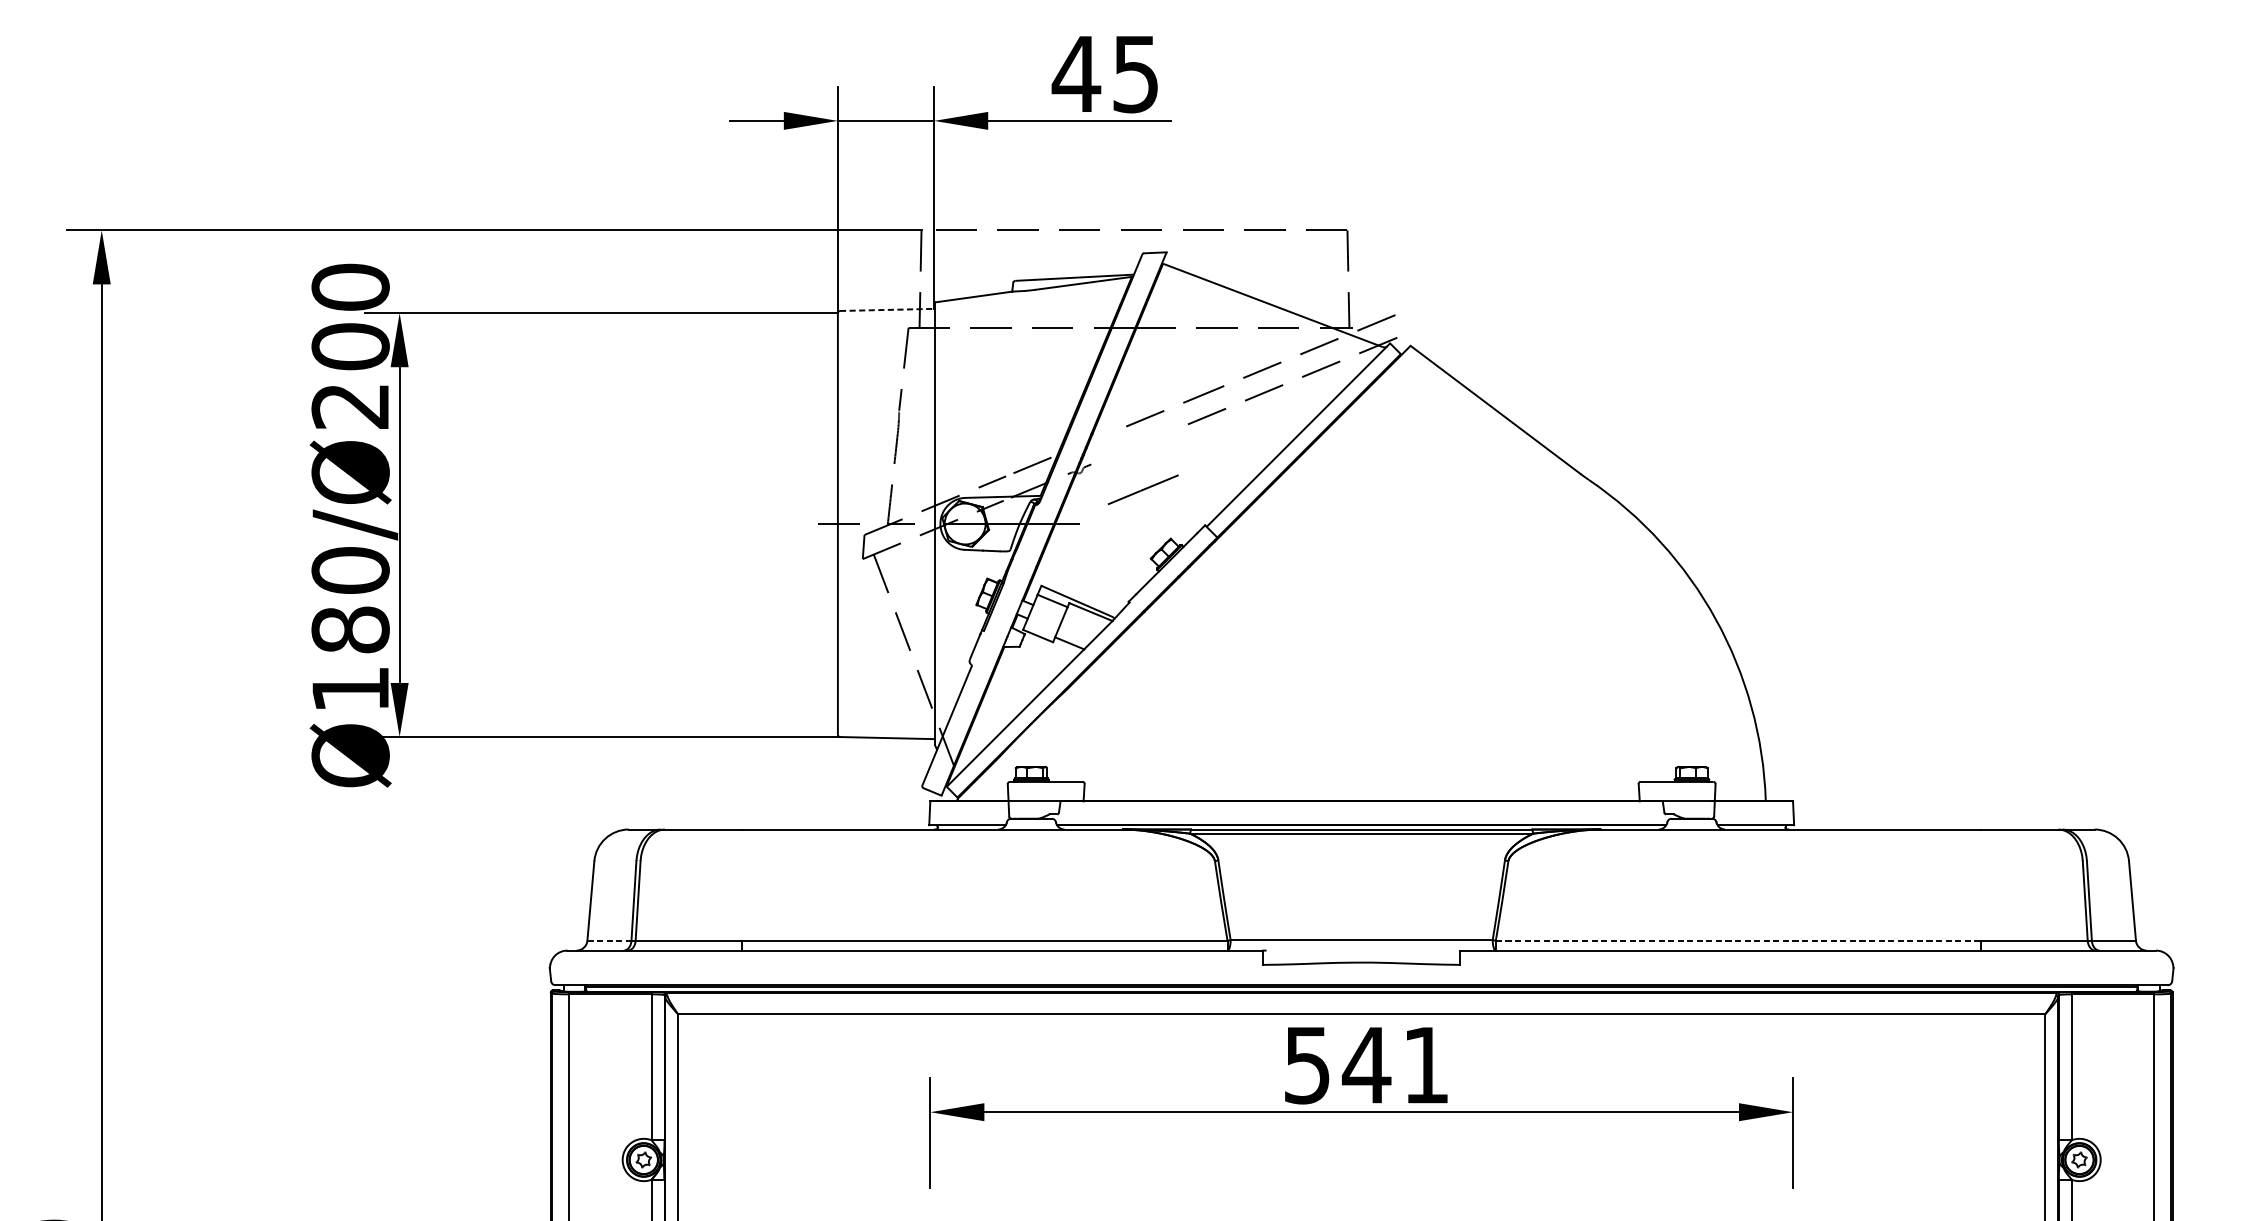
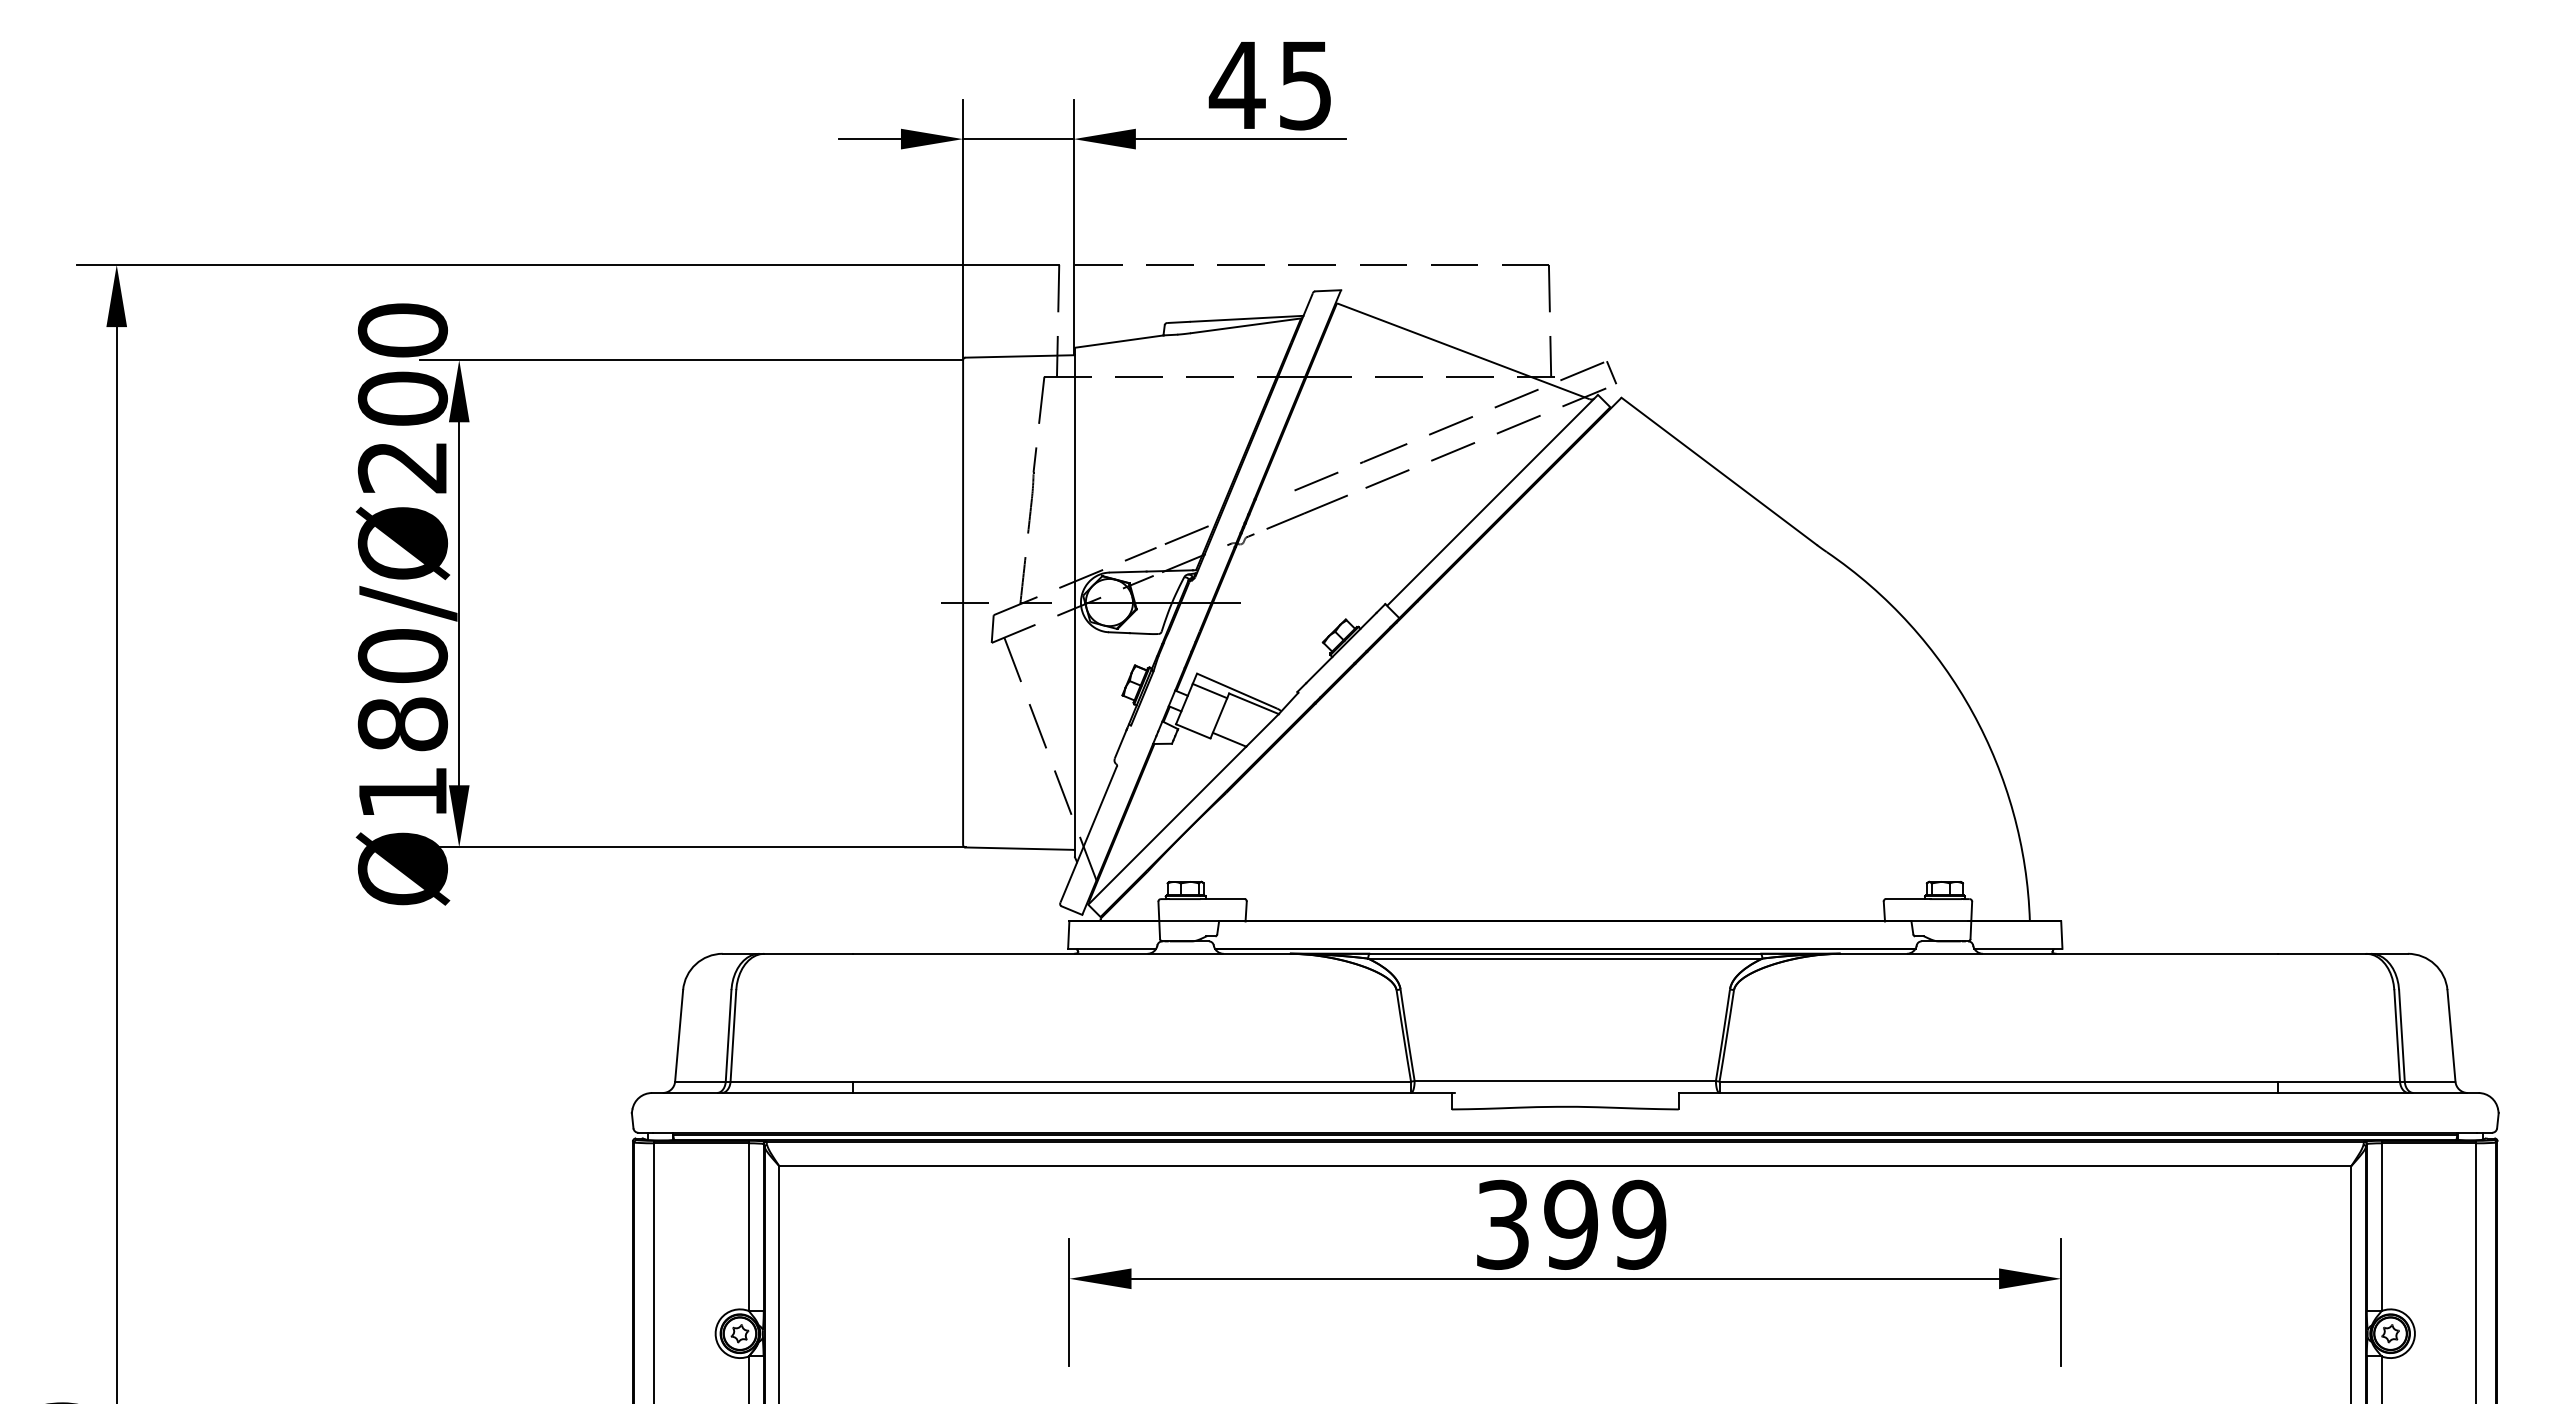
line: (887, 309) -> (1020, 356), dashed -> solid
line: (1401, 323) -> (1611, 372), added
line: (1142, 489) -> (1306, 511), moved
line: (609, 940) -> (700, 1081), dashed -> solid
line: (1739, 940) -> (1999, 1081), dashed -> solid
text: (1367, 1064) -> (1571, 1224), 541 -> 399

